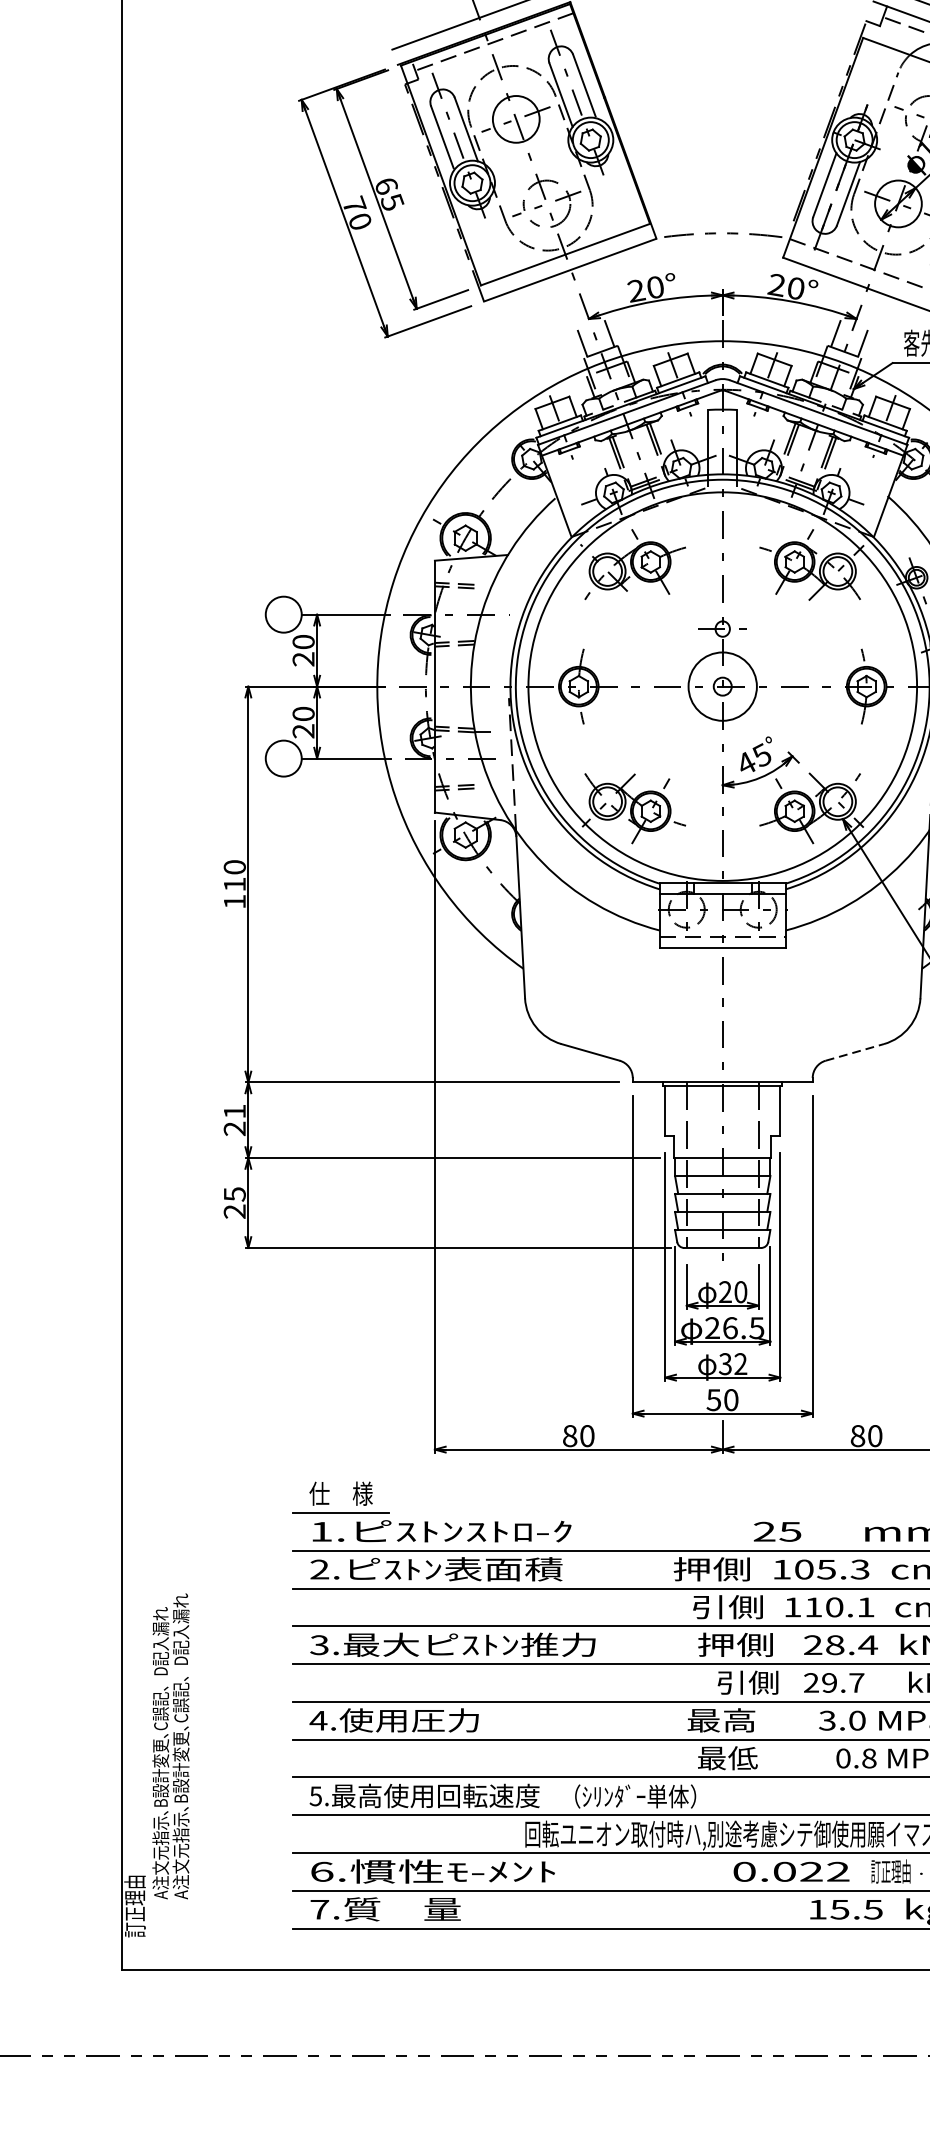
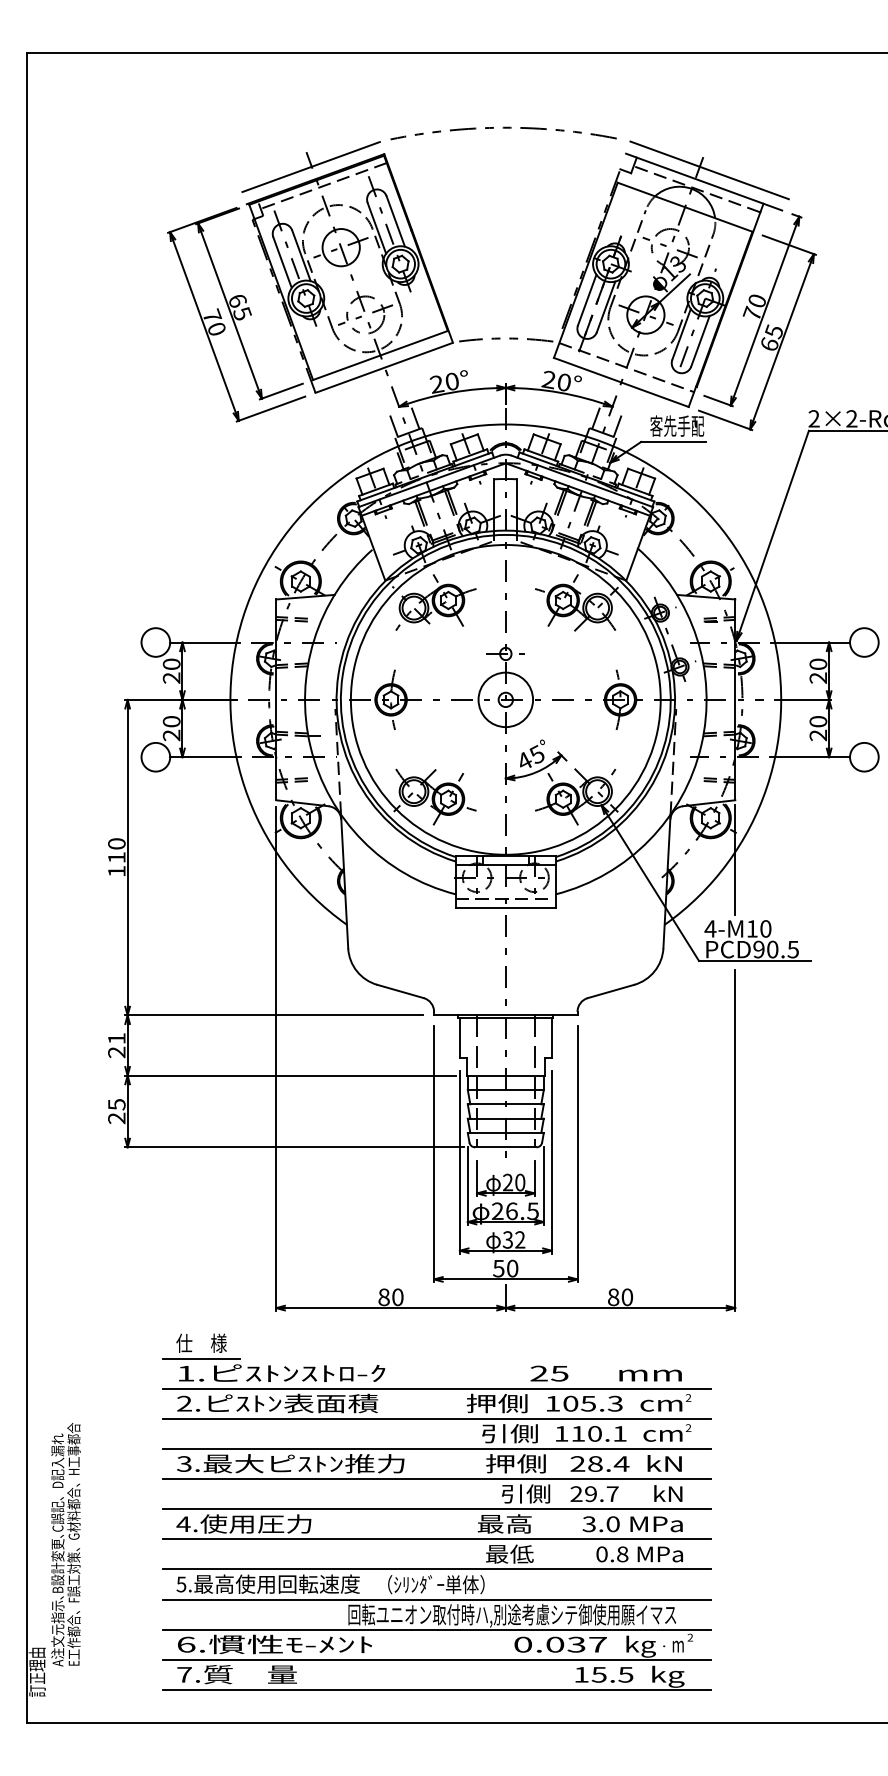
line: (855, 1052) -> (611, 991), dashed -> solid
text: (180, 1746) -> (73, 1544), A注文元指示､B設計変更､C誤記、D記入漏れ -> E工作都合、F誤工対策、G材料都合、H工事都合
text: (823, 1871) -> (586, 1644), 0.022 -> 0.037
text: (890, 1872) -> (639, 1645), 訂正理由 -> kg

